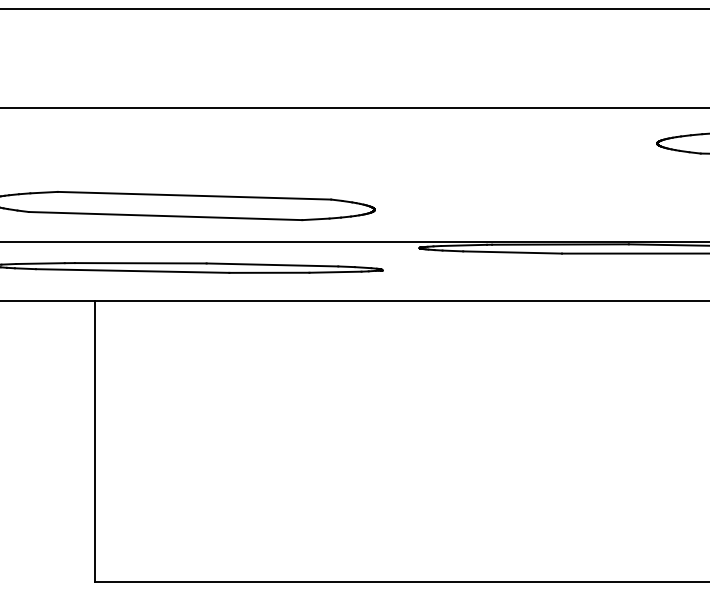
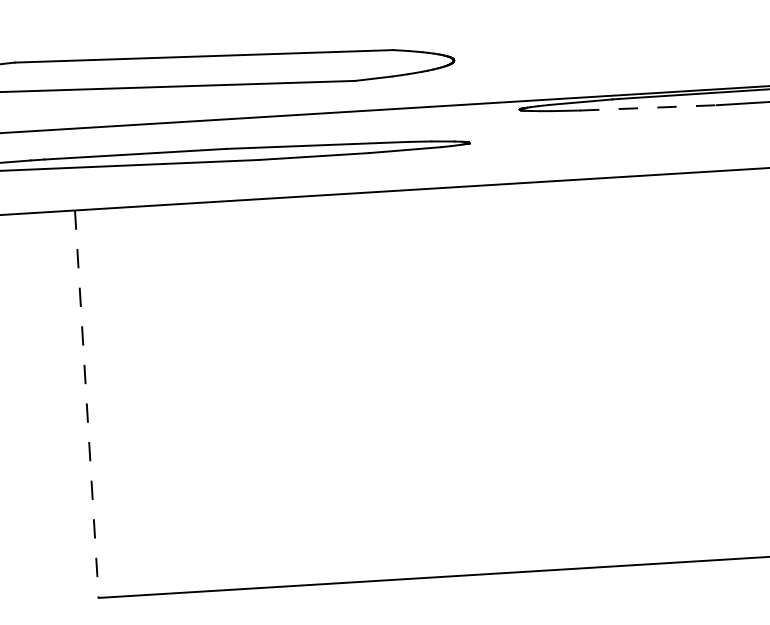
line: (513, 252) -> (649, 107), solid -> dashed
line: (94, 441) -> (86, 404), solid -> dashed

